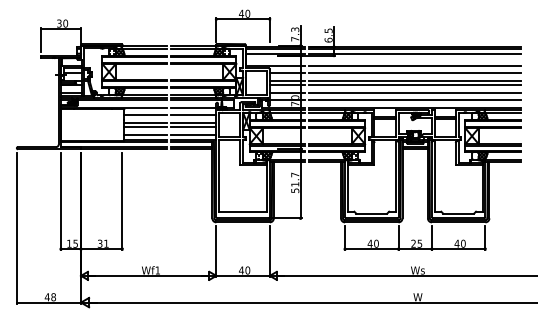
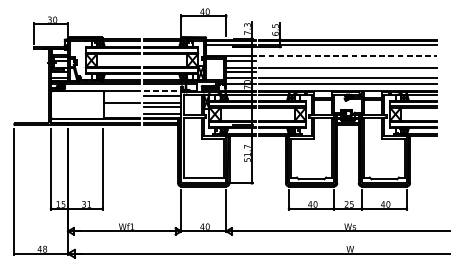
line: (415, 66) -> (348, 55), solid -> dashed
line: (414, 72) -> (347, 60), removed
line: (414, 85) -> (347, 71), removed
line: (194, 108) -> (163, 91), solid -> dashed
line: (145, 114) -> (122, 96), removed
line: (145, 127) -> (122, 107), removed
line: (145, 135) -> (122, 113), removed

